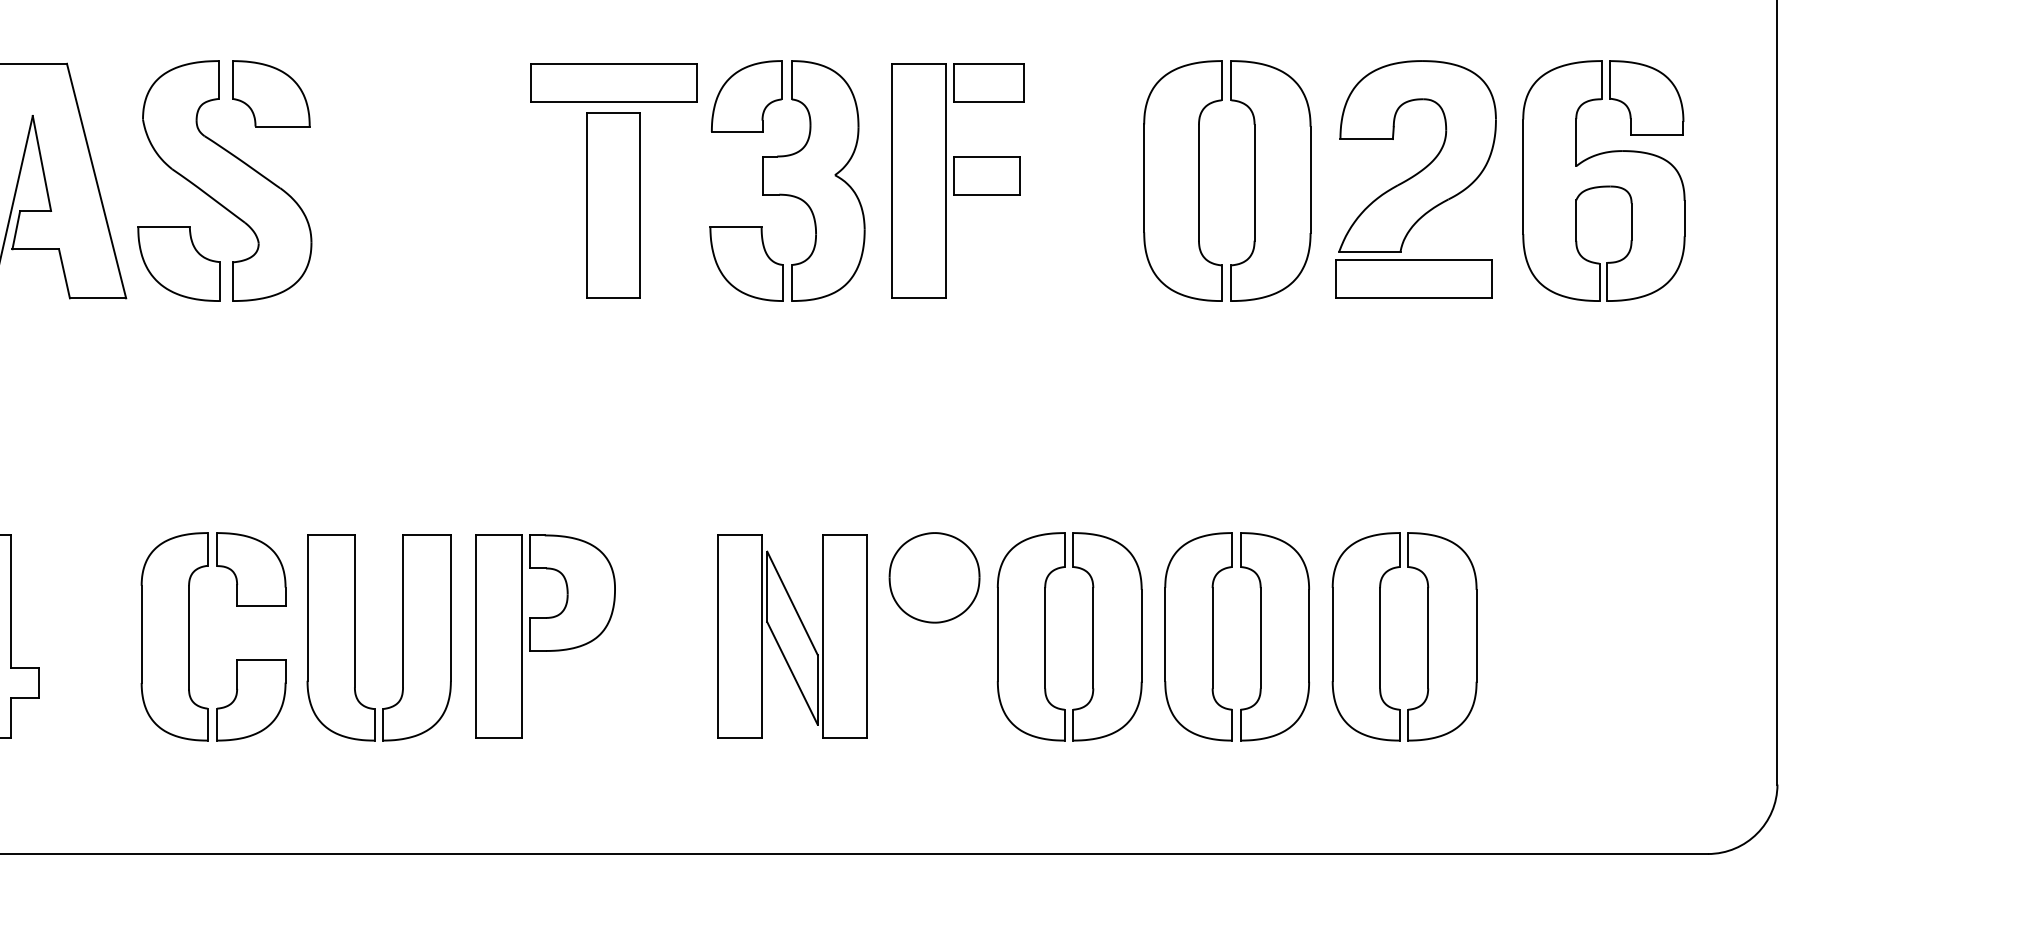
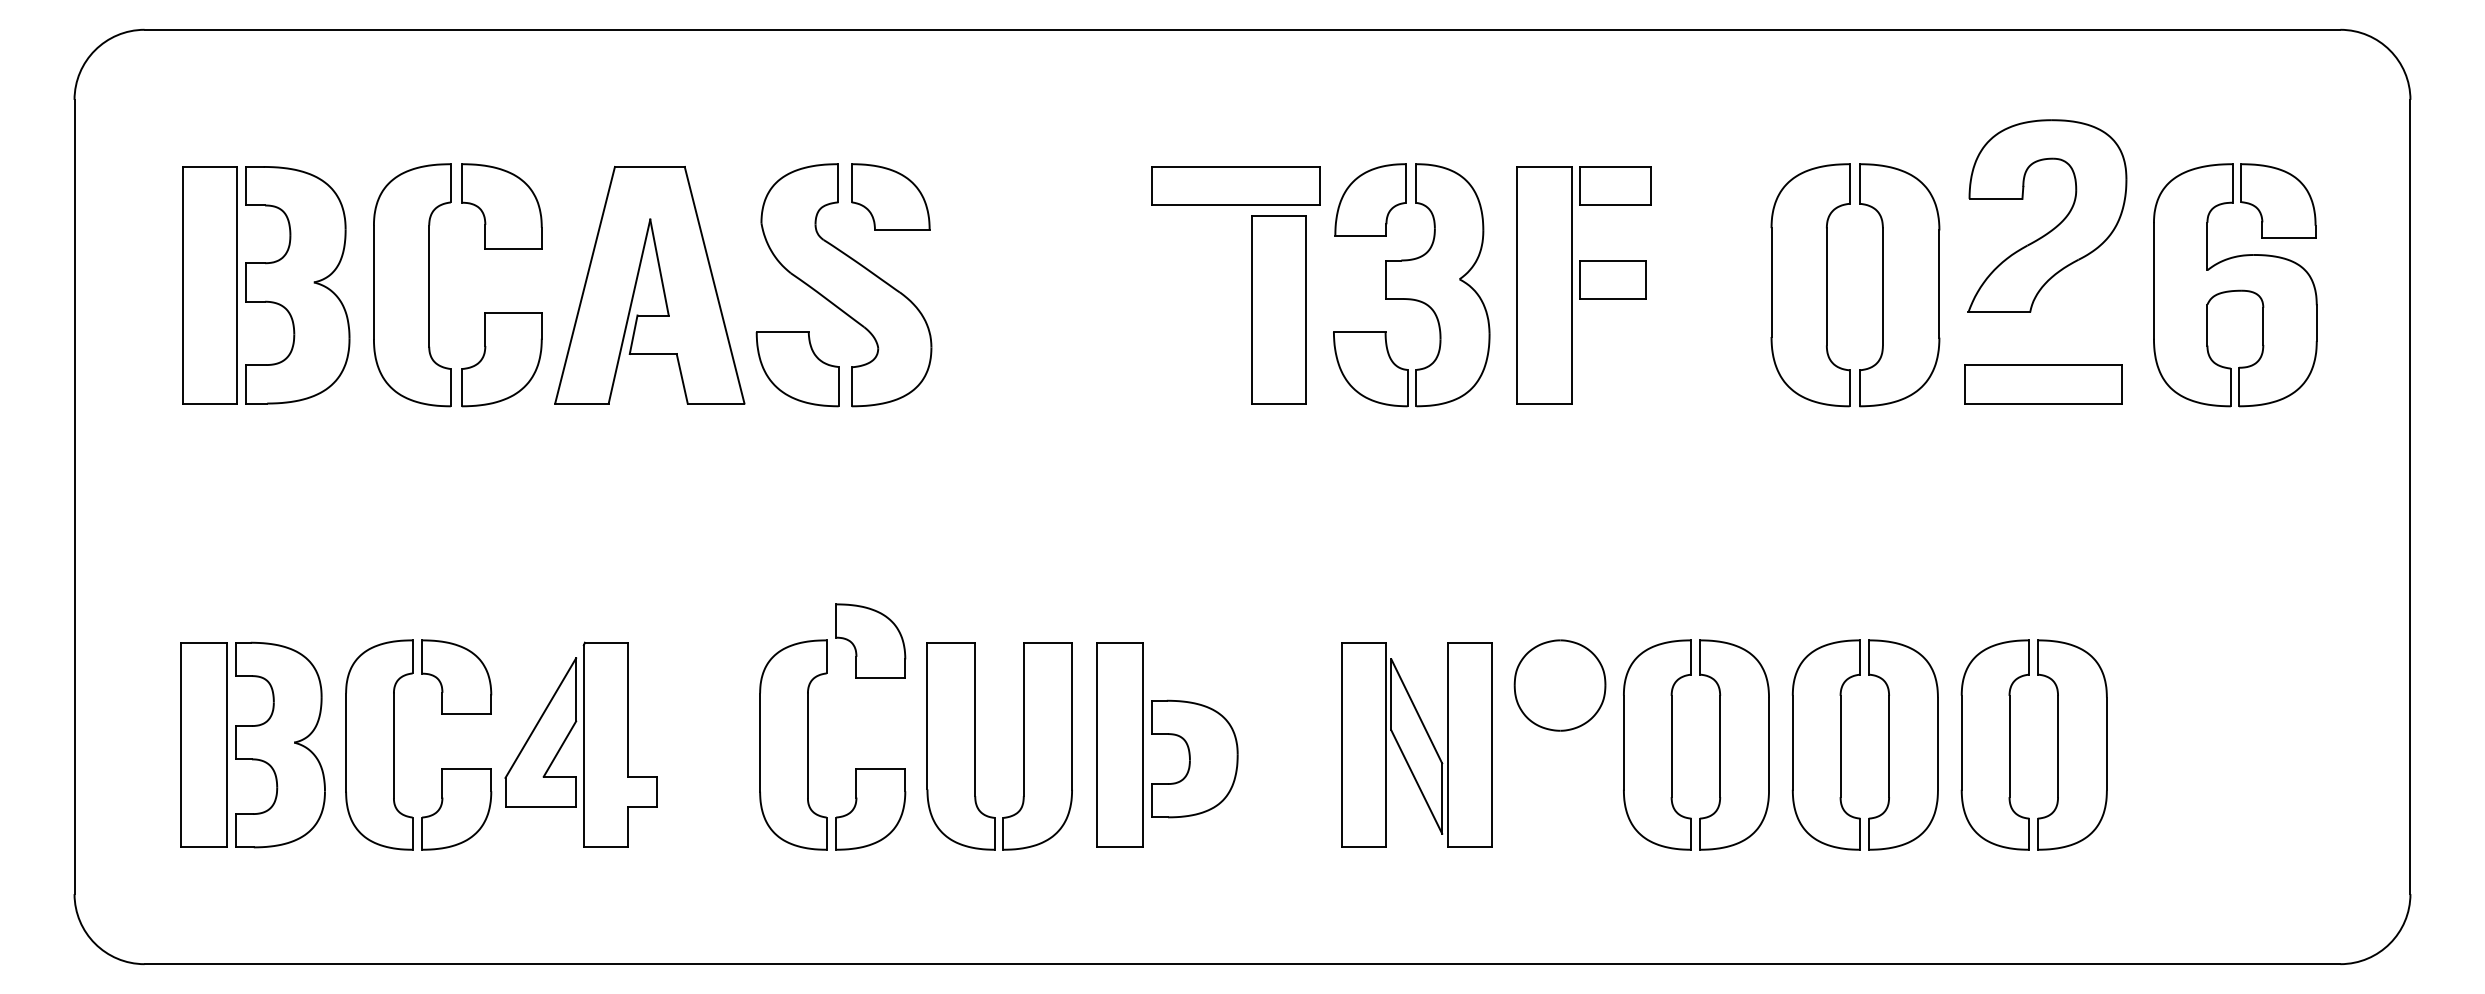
part: (1427, 164) -> (2057, 224), moved
part: (612, 205) -> (1278, 309), moved
part: (251, 568) -> (870, 640), moved
part: (572, 592) -> (1194, 758), moved

